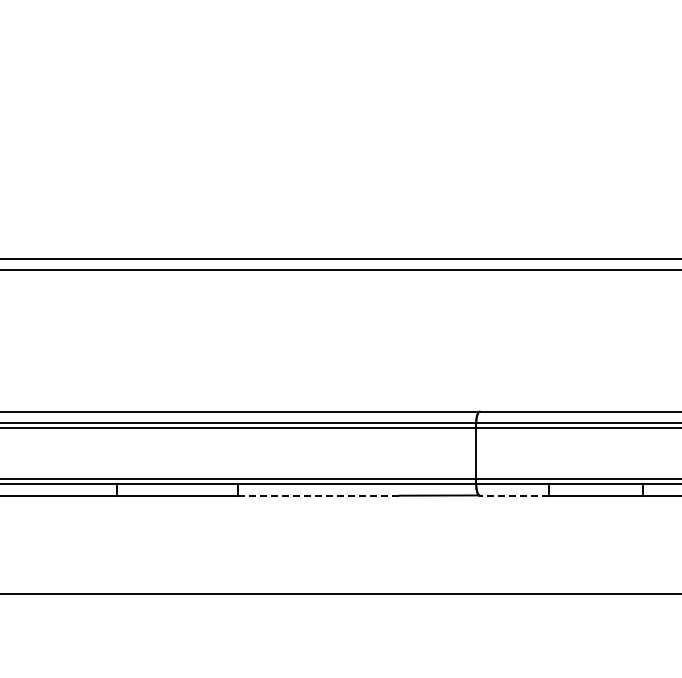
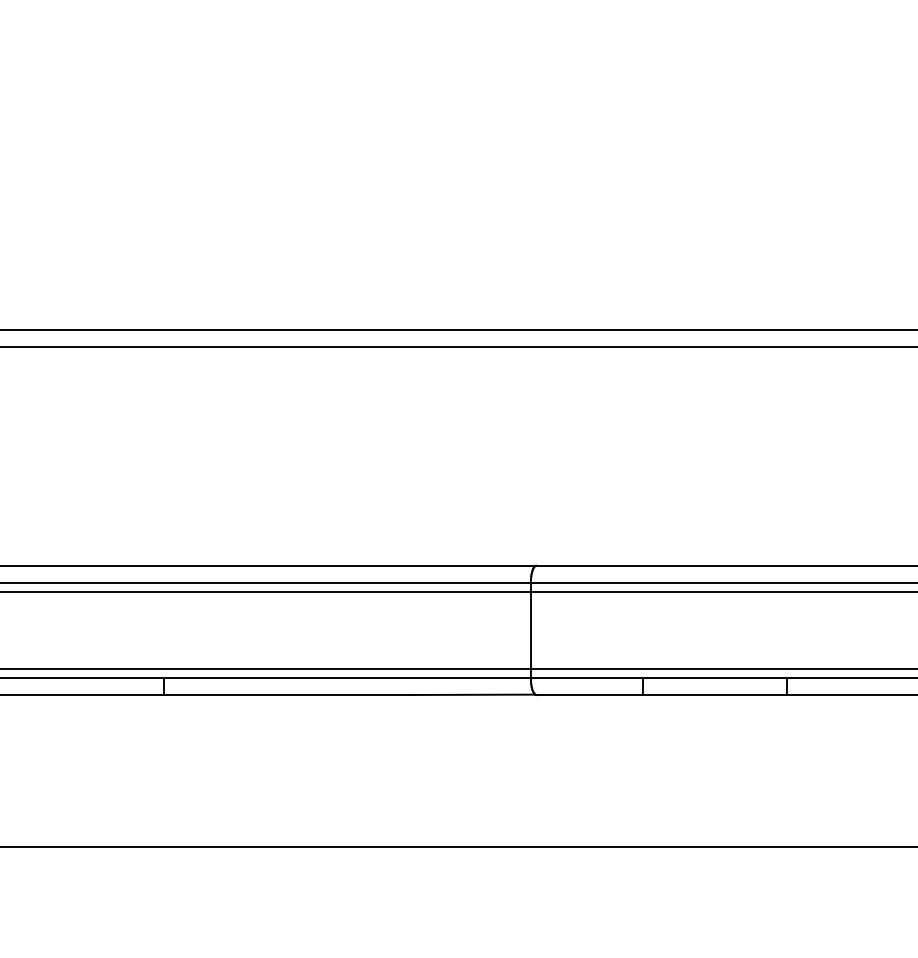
line: (318, 495) -> (288, 694), dashed -> solid
line: (514, 495) -> (589, 694), dashed -> solid

